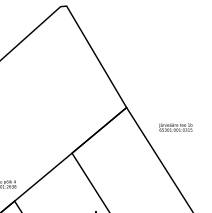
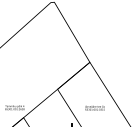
text: (174, 126) -> (94, 107), moved

